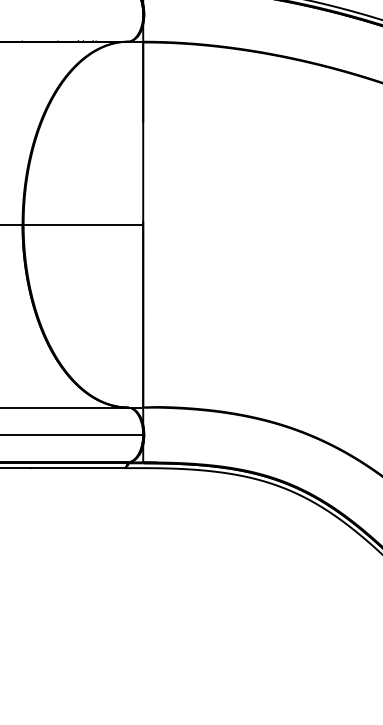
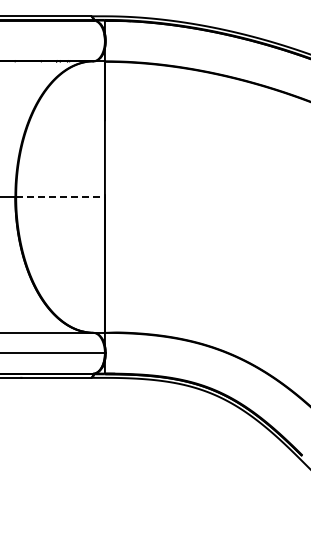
line: (84, 225) -> (61, 197), solid -> dashed

